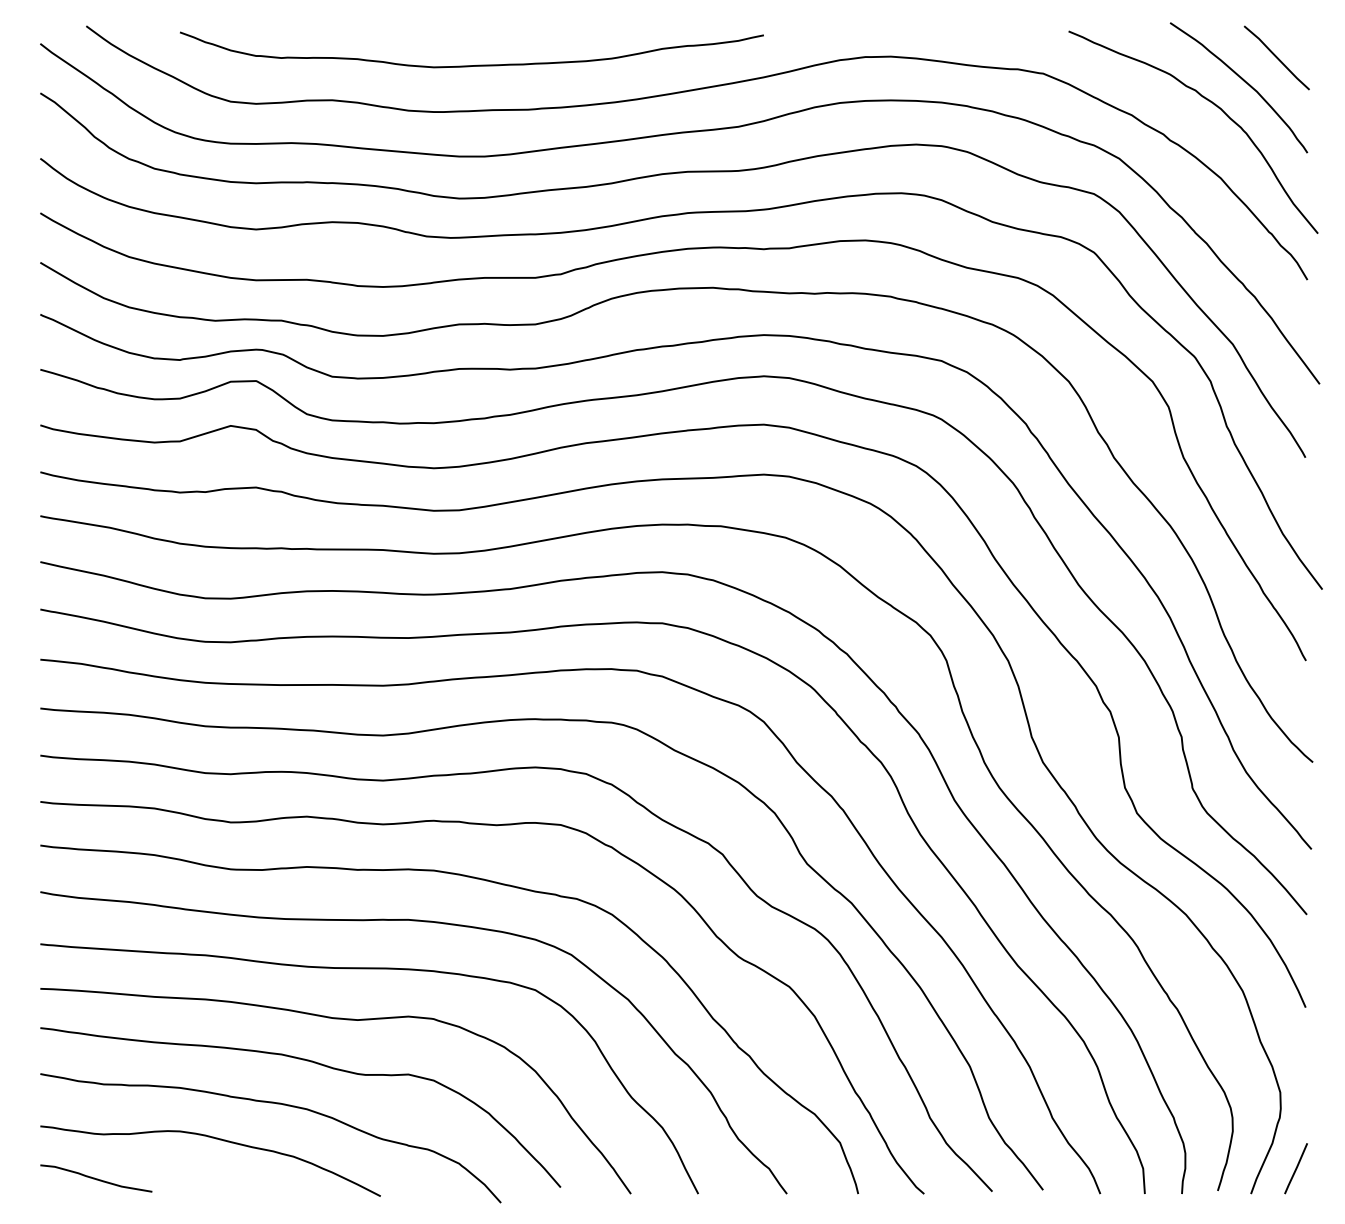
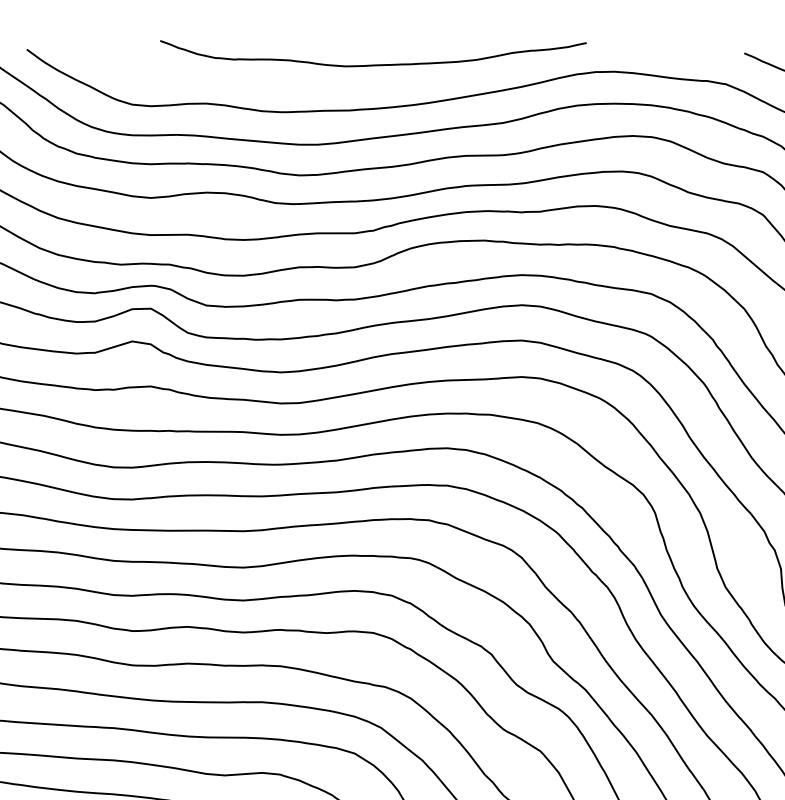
curve: (471, 65) -> (373, 65), moved

